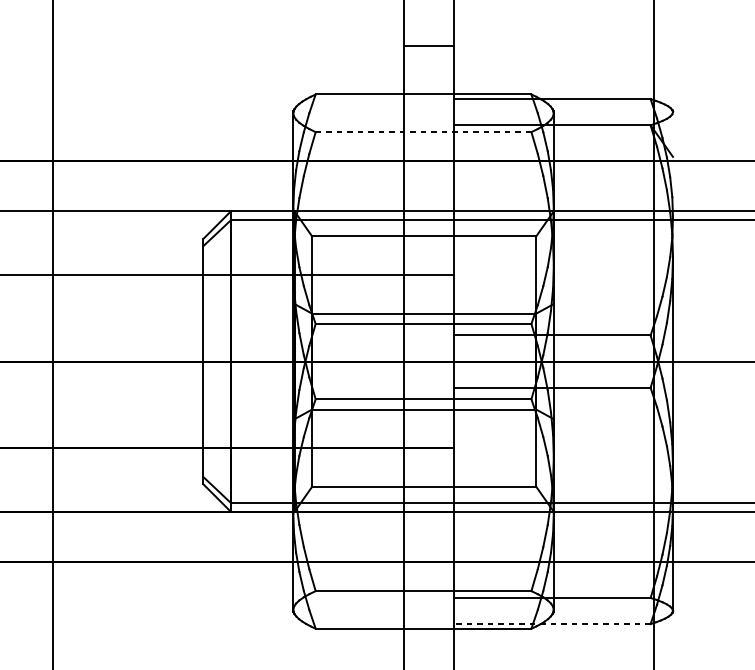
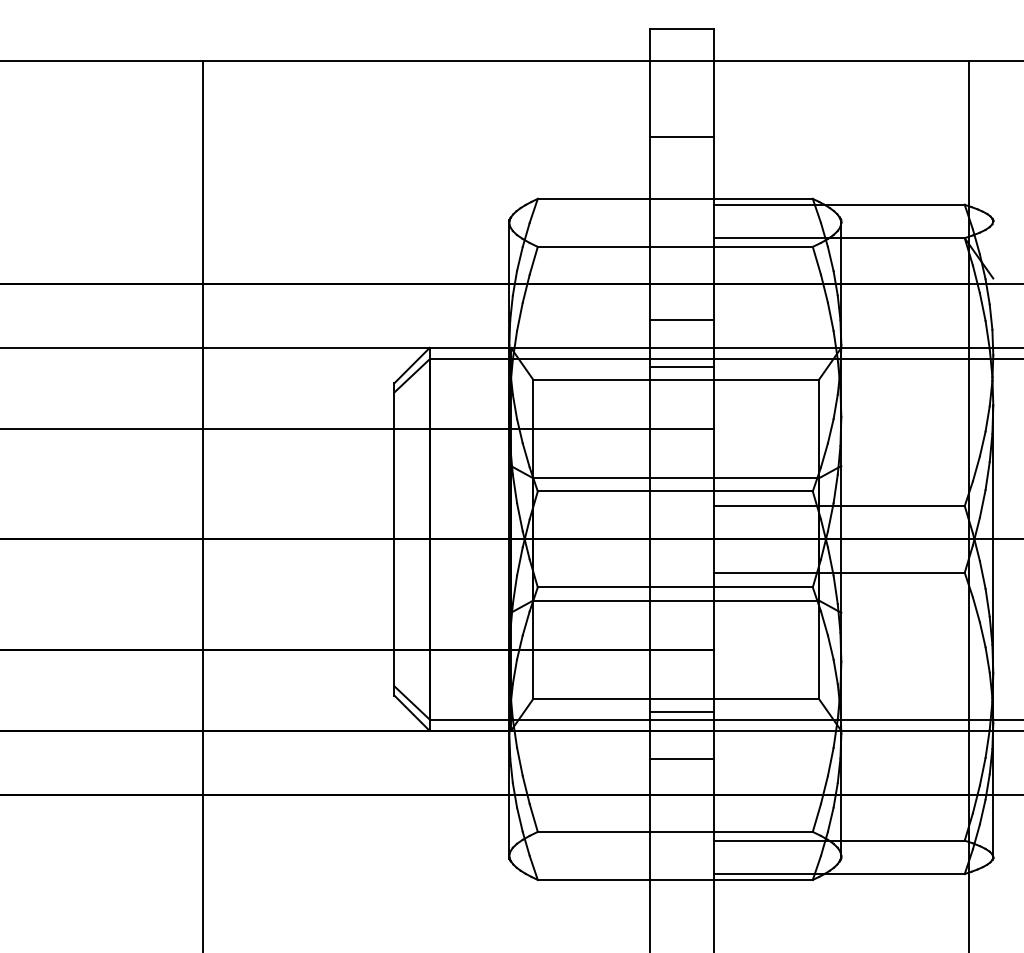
line: (423, 131) -> (675, 246), dashed -> solid
line: (428, 189) -> (681, 320), added
line: (428, 225) -> (681, 366), added
line: (428, 496) -> (681, 711), added
line: (428, 533) -> (681, 758), added
line: (552, 624) -> (839, 874), dashed -> solid

